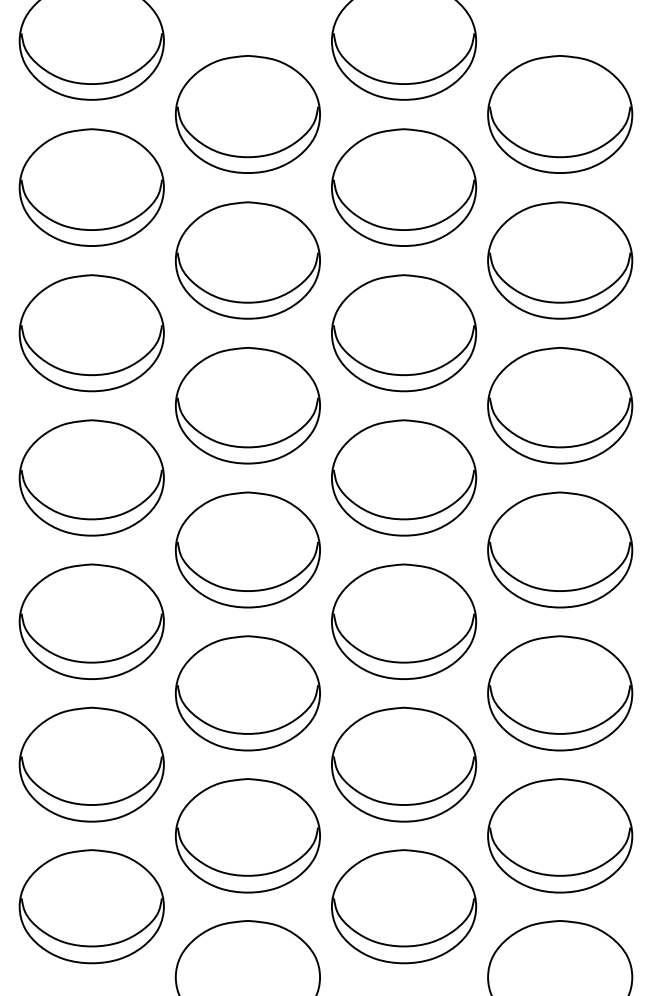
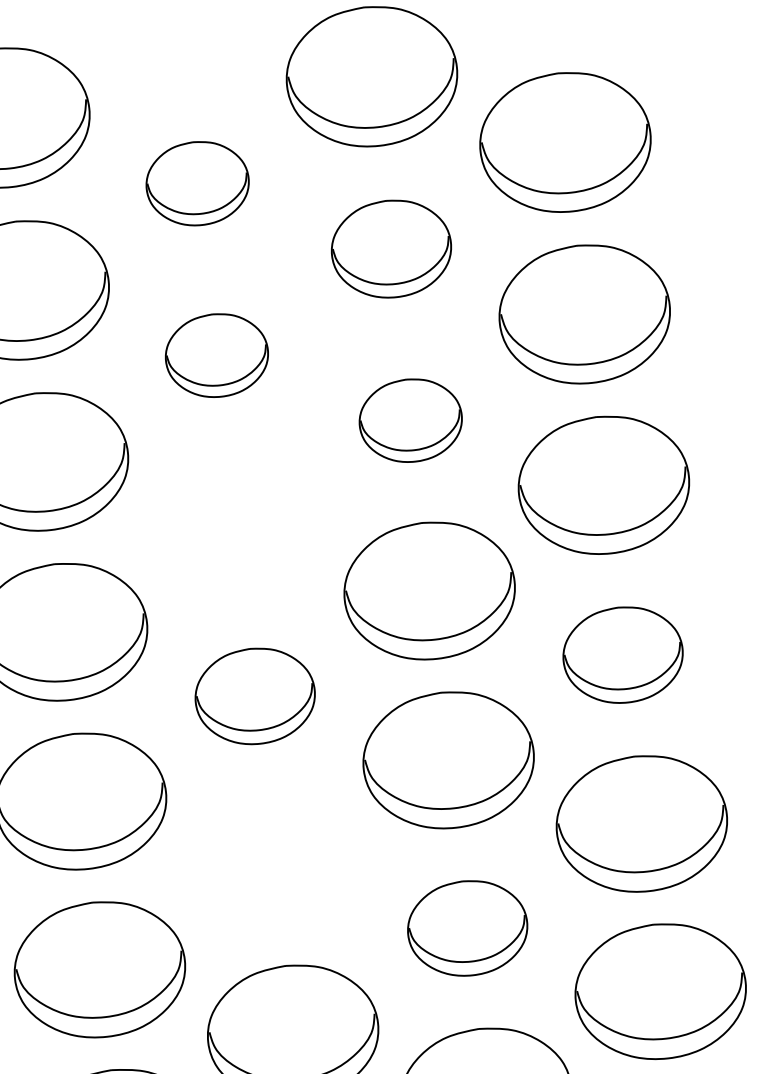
part: (247, 114) -> (197, 183), size x0.6
part: (404, 187) -> (391, 248), size x0.7
part: (247, 260) -> (216, 355), size x0.6
part: (404, 333) -> (411, 420), size x0.6
part: (247, 405) -> (235, 526), removed
part: (247, 549) -> (254, 695), size x0.7
part: (560, 549) -> (623, 654), size x0.7
part: (247, 693) -> (273, 865), removed
part: (404, 764) -> (468, 928), size x0.7

